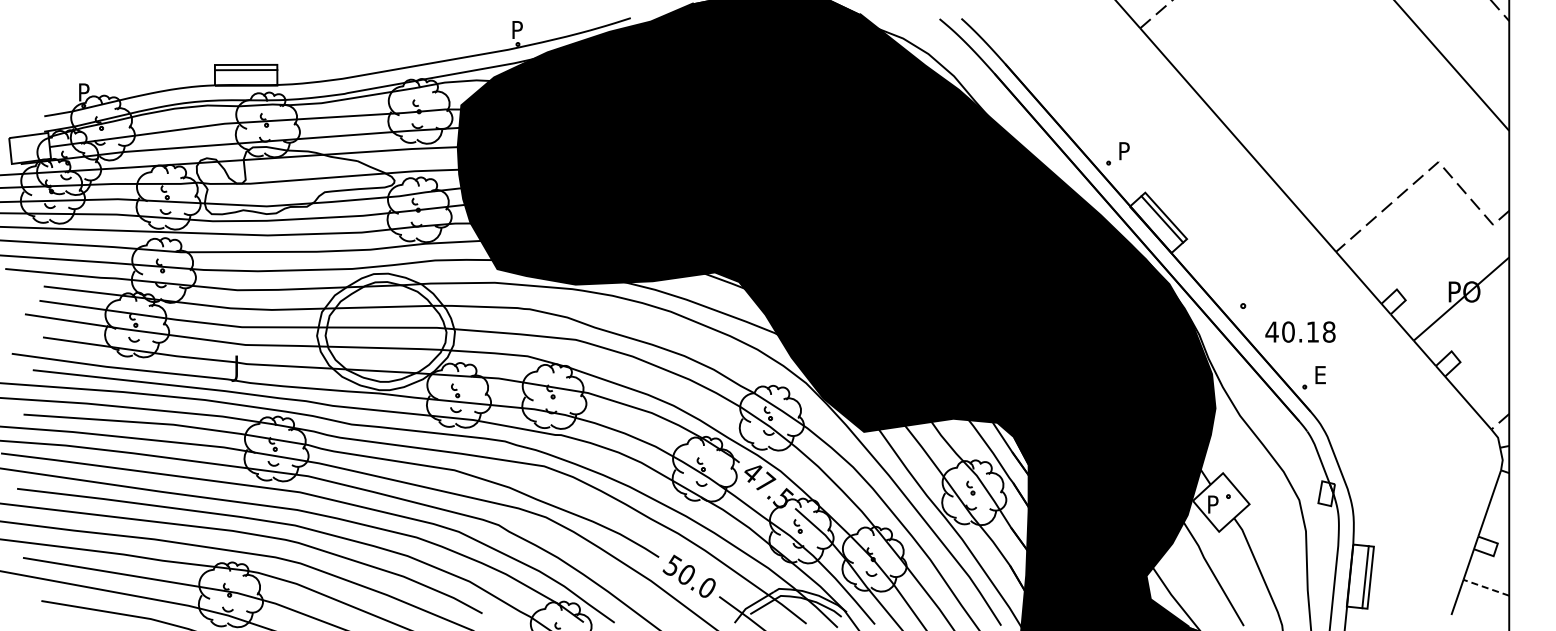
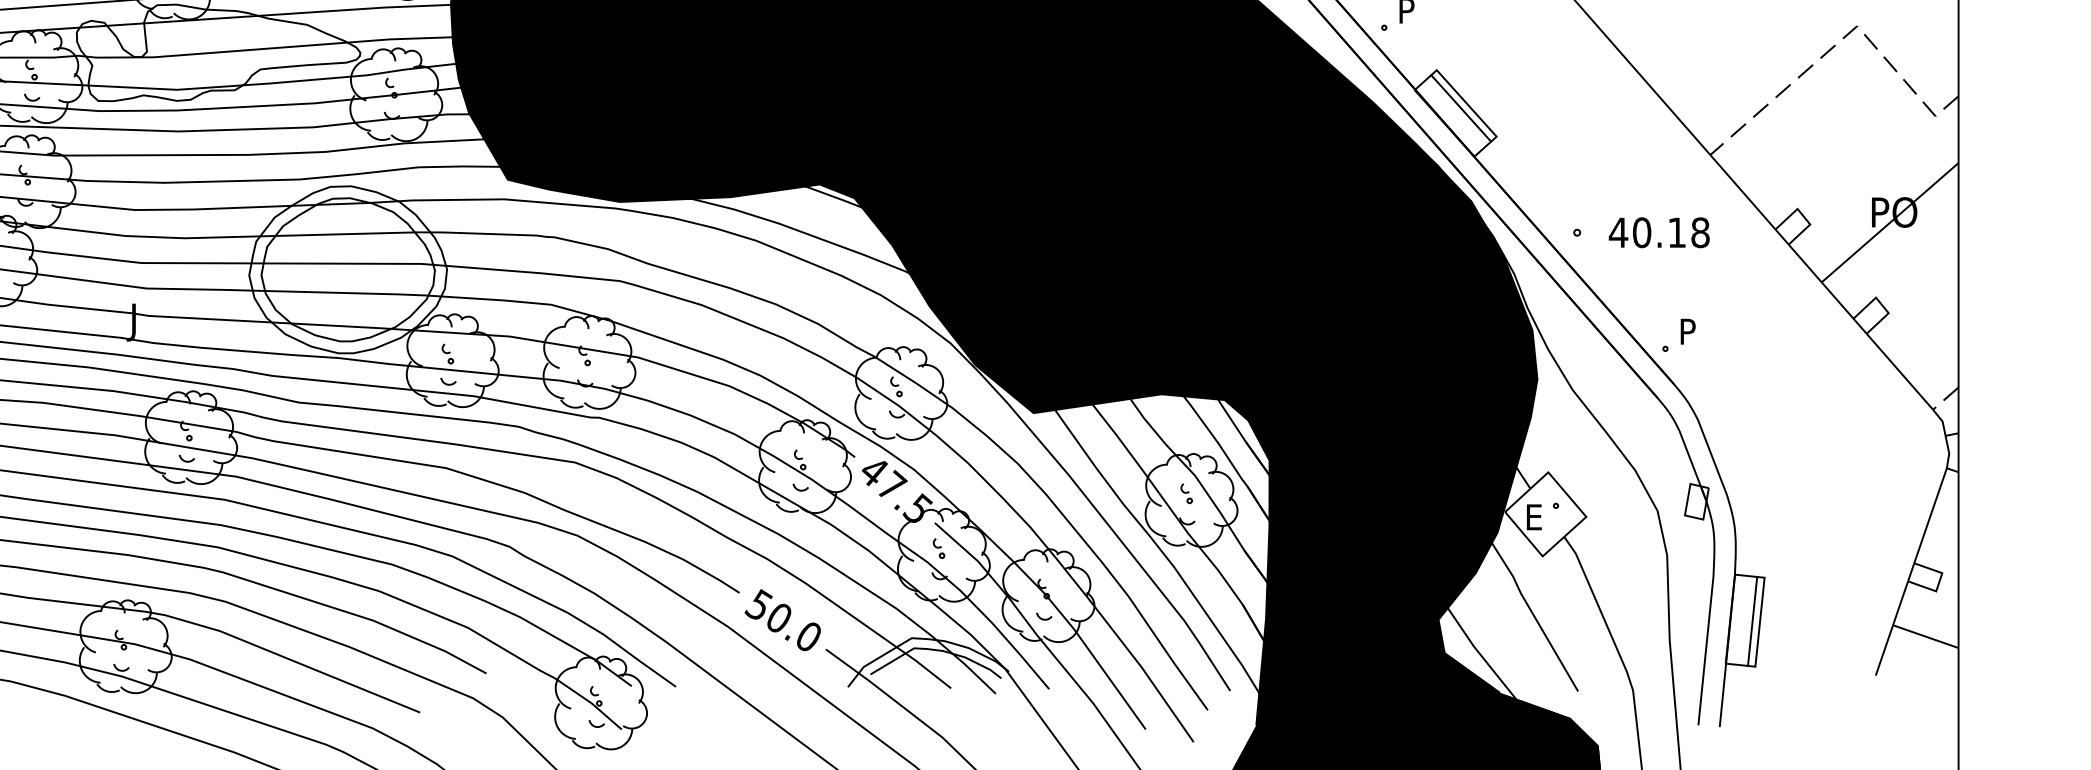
text: (1300, 331) -> (1659, 231), moved
text: (1321, 375) -> (1689, 332), E -> P
text: (1214, 504) -> (1536, 517), P -> E
line: (1485, 587) -> (1924, 636), dashed -> solid

